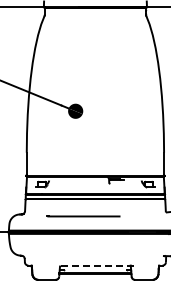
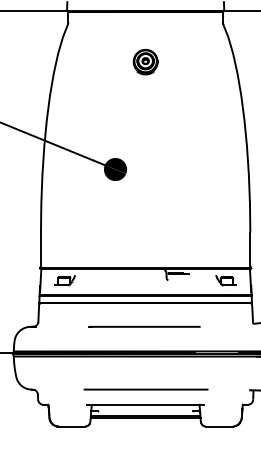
part: (95, 40) -> (145, 61), added
line: (83, 216) -> (144, 326), moved
line: (95, 255) -> (145, 389), added
line: (94, 265) -> (144, 404), dashed -> solid

